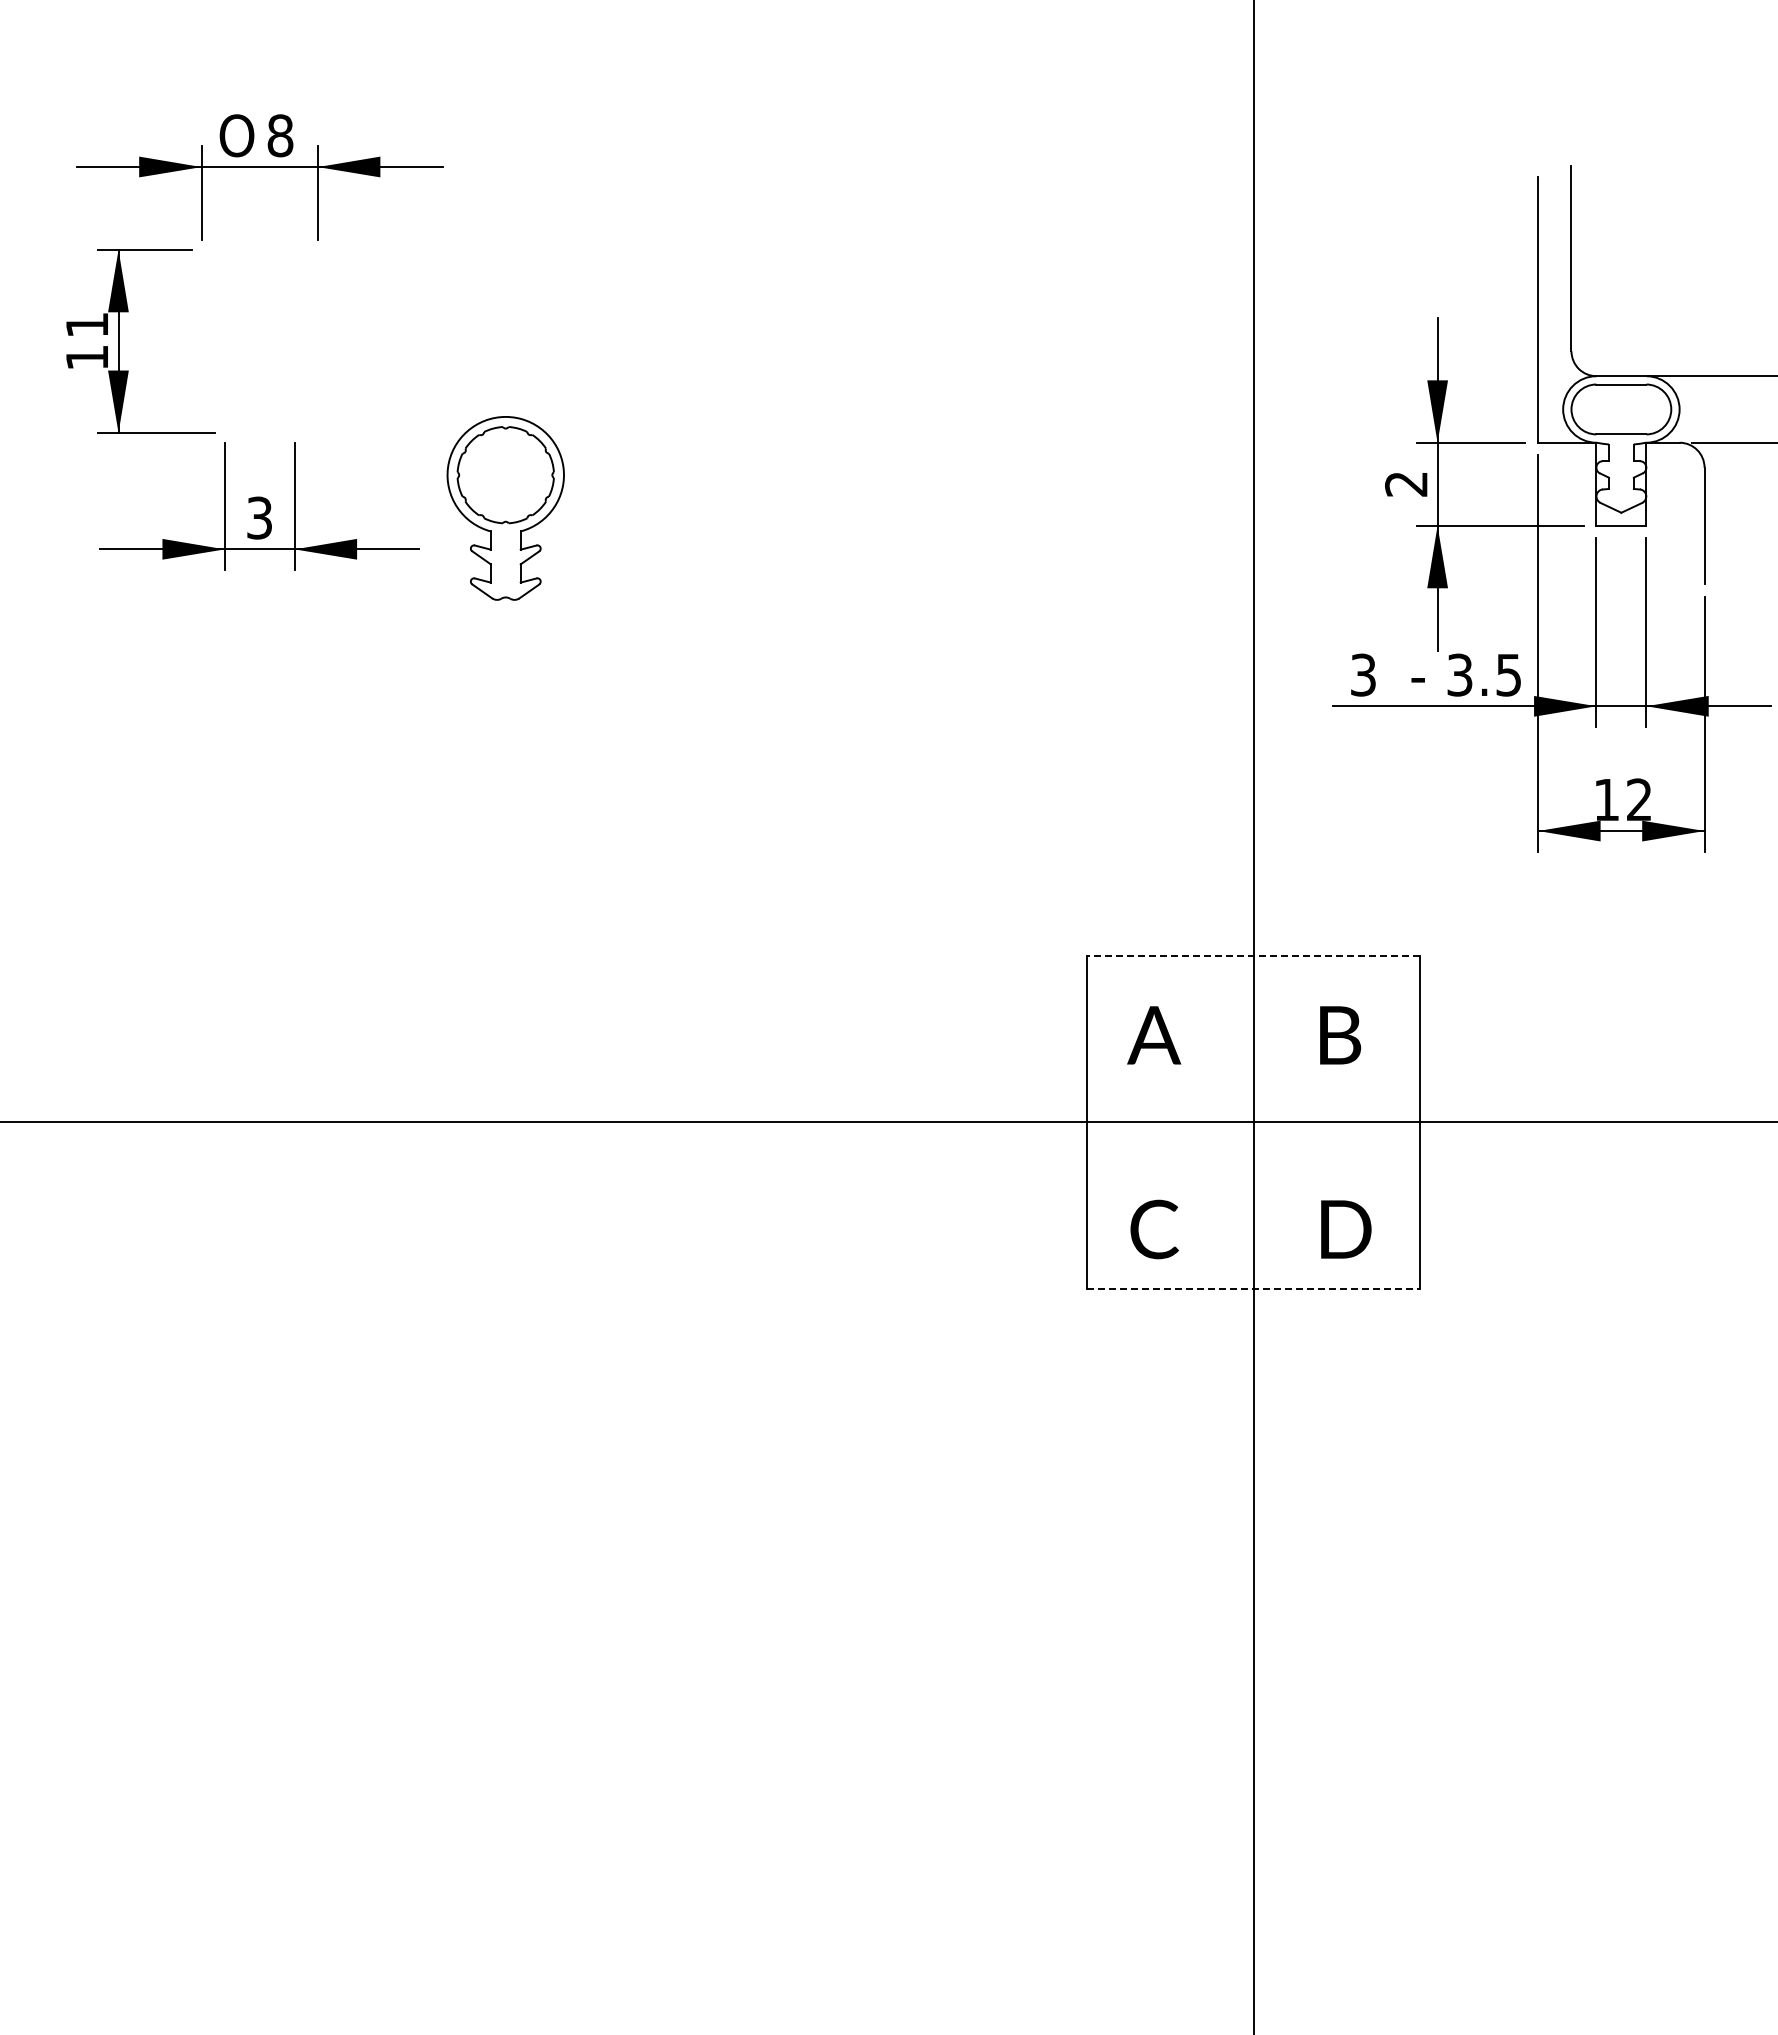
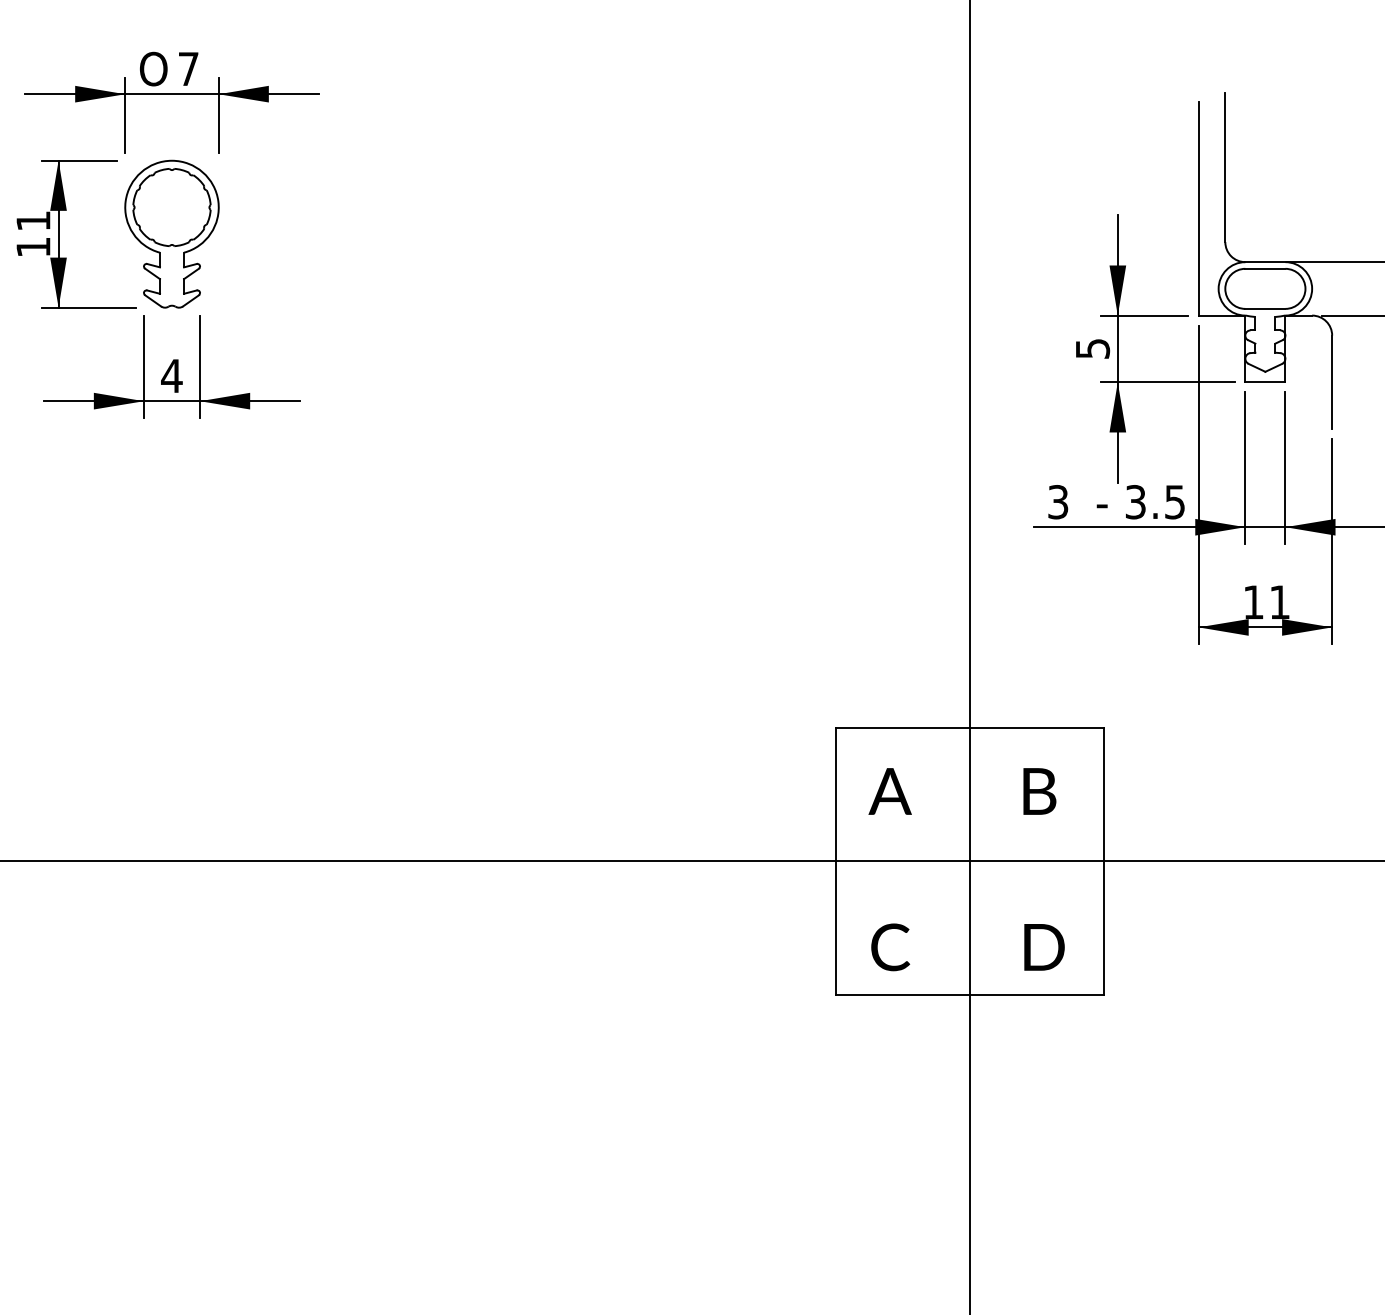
text: (280, 135) -> (188, 68), 8 -> 7
text: (1406, 484) -> (1092, 349), 2 -> 5
part: (505, 508) -> (171, 234), moved
text: (259, 517) -> (171, 375), 3 -> 4
text: (1639, 799) -> (1279, 602), 12 -> 11
line: (1253, 955) -> (969, 727), dashed -> solid
line: (1253, 1288) -> (969, 994), dashed -> solid

